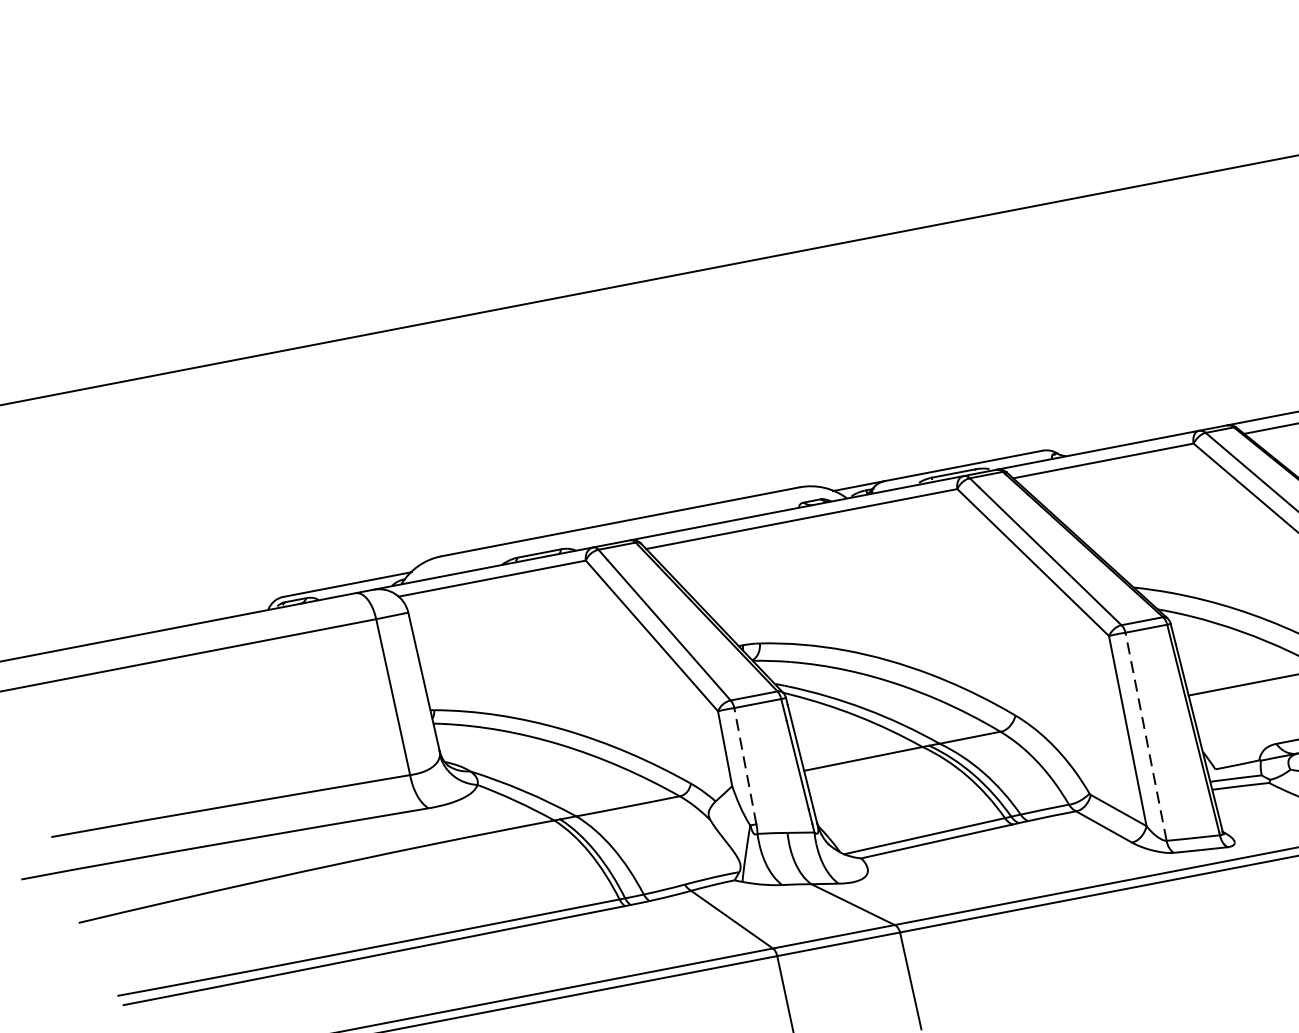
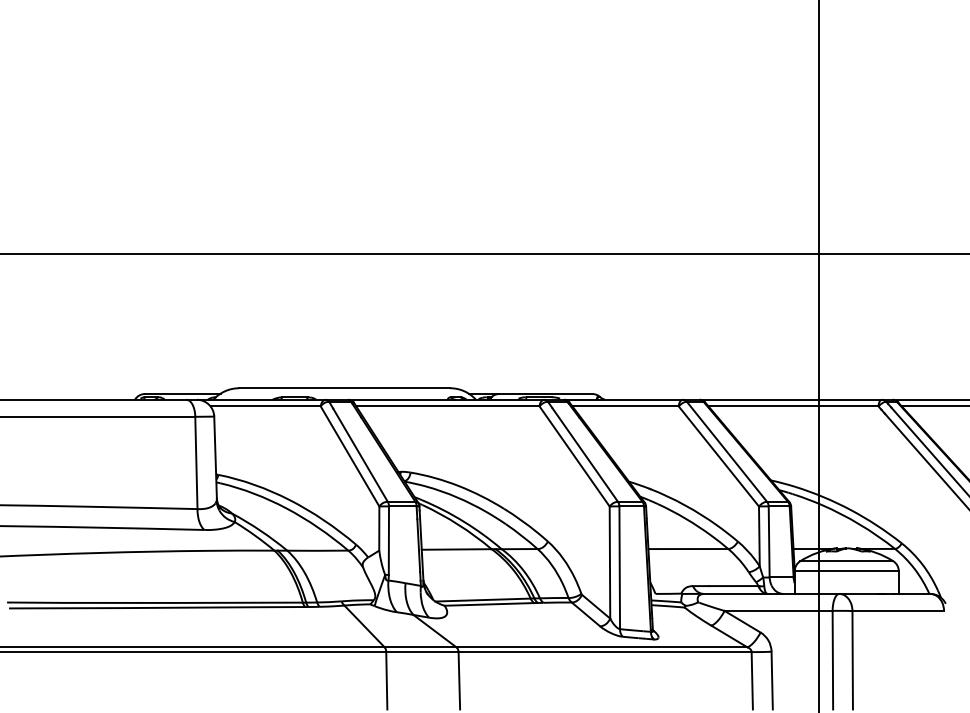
line: (1145, 736) -> (619, 567), dashed -> solid
line: (744, 765) -> (388, 540), dashed -> solid

